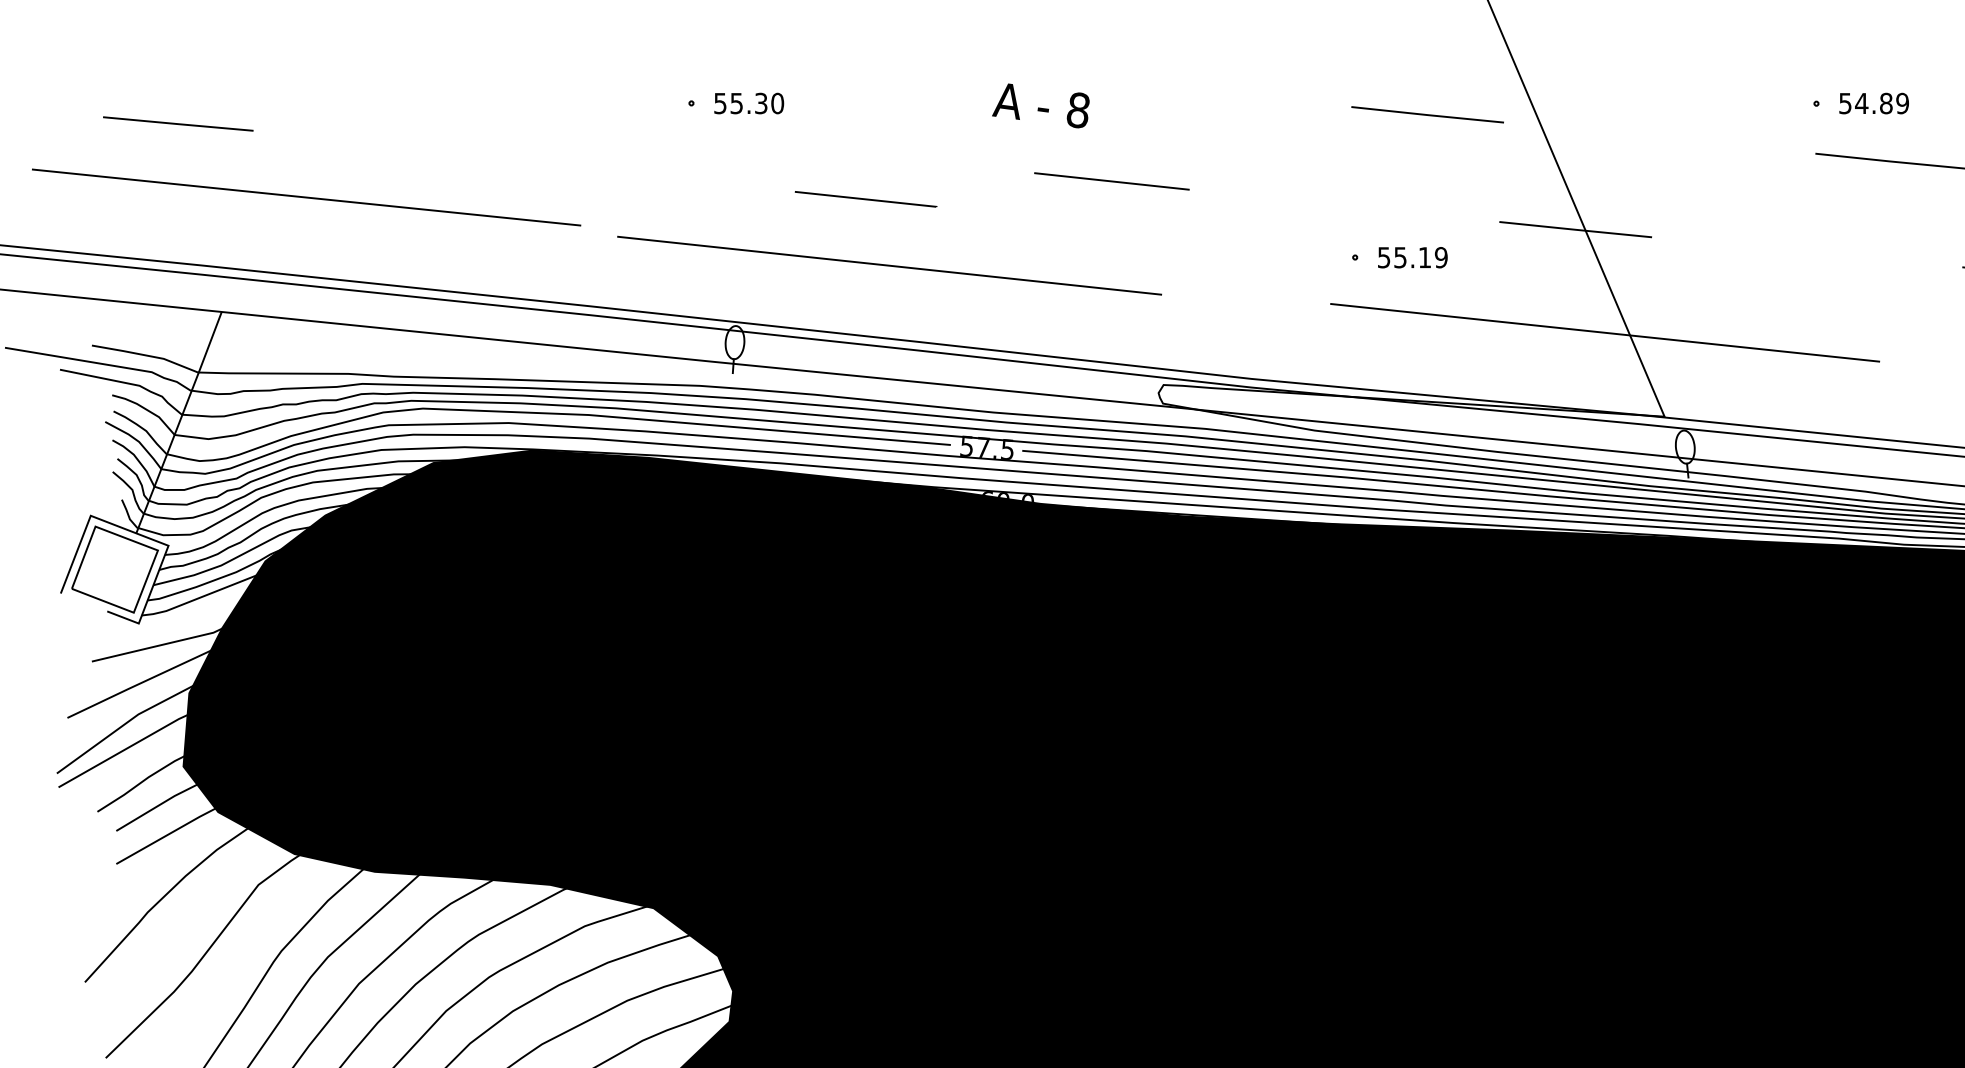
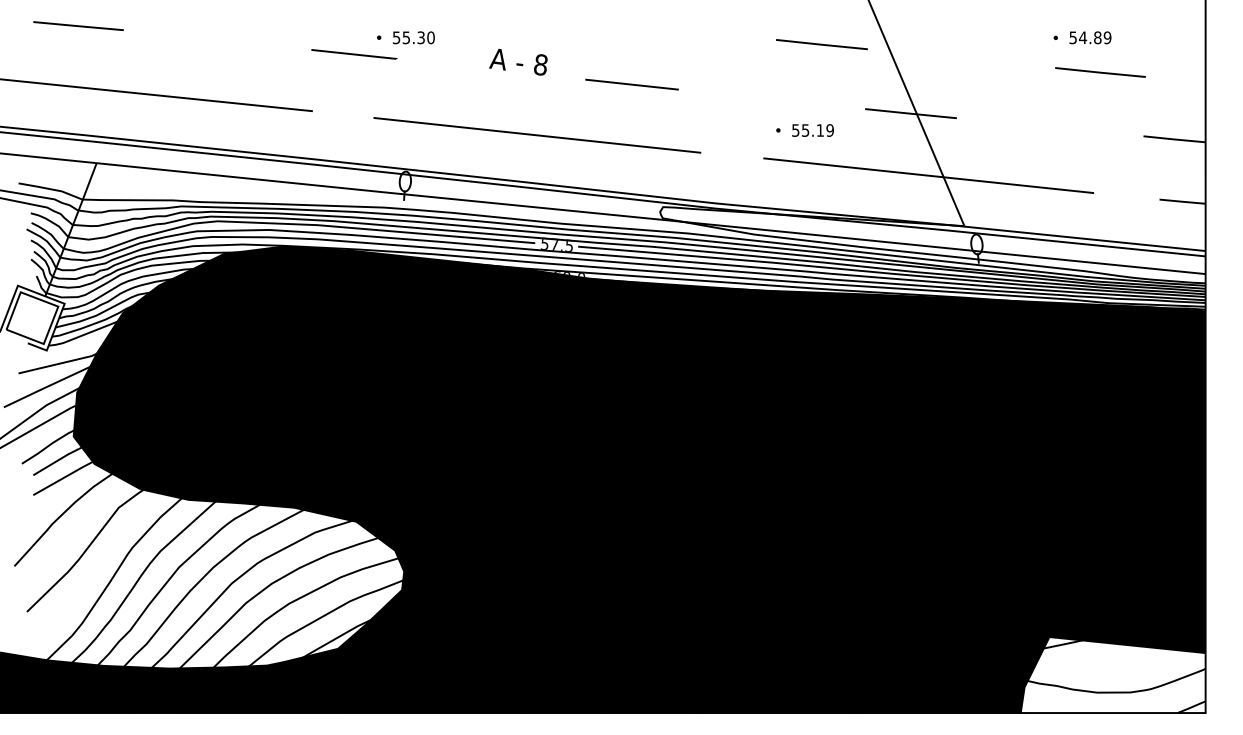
text: (1041, 104) -> (518, 61), moved
line: (178, 122) -> (78, 25), moved
line: (866, 199) -> (354, 54), moved
line: (889, 265) -> (537, 135), moved

